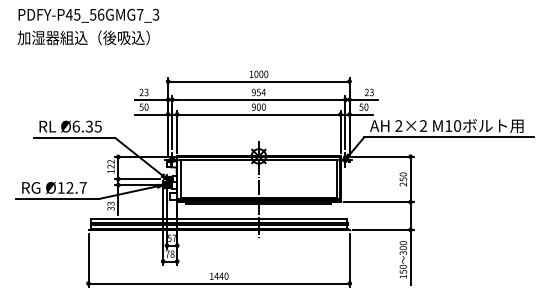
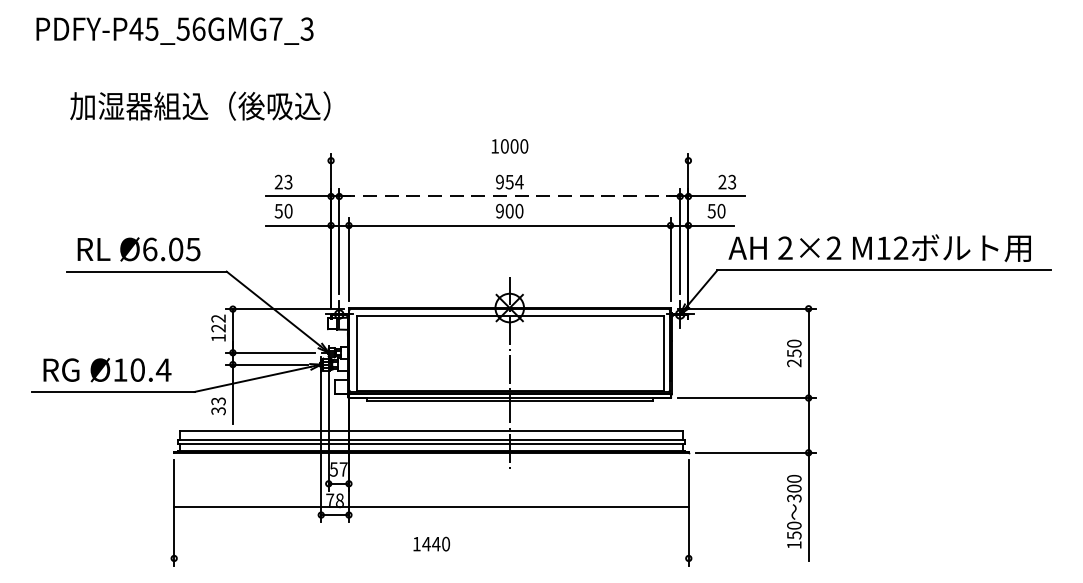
text: (83, 37) -> (199, 105), moved
line: (258, 81) -> (509, 160), removed
line: (258, 99) -> (509, 195), solid -> dashed
text: (457, 125) -> (900, 247), M10 -> M12
text: (89, 126) -> (176, 249), Ø6.35 -> Ø6.05
text: (76, 187) -> (150, 369), Ø12.7 -> Ø10.4
line: (218, 283) -> (430, 507), moved

